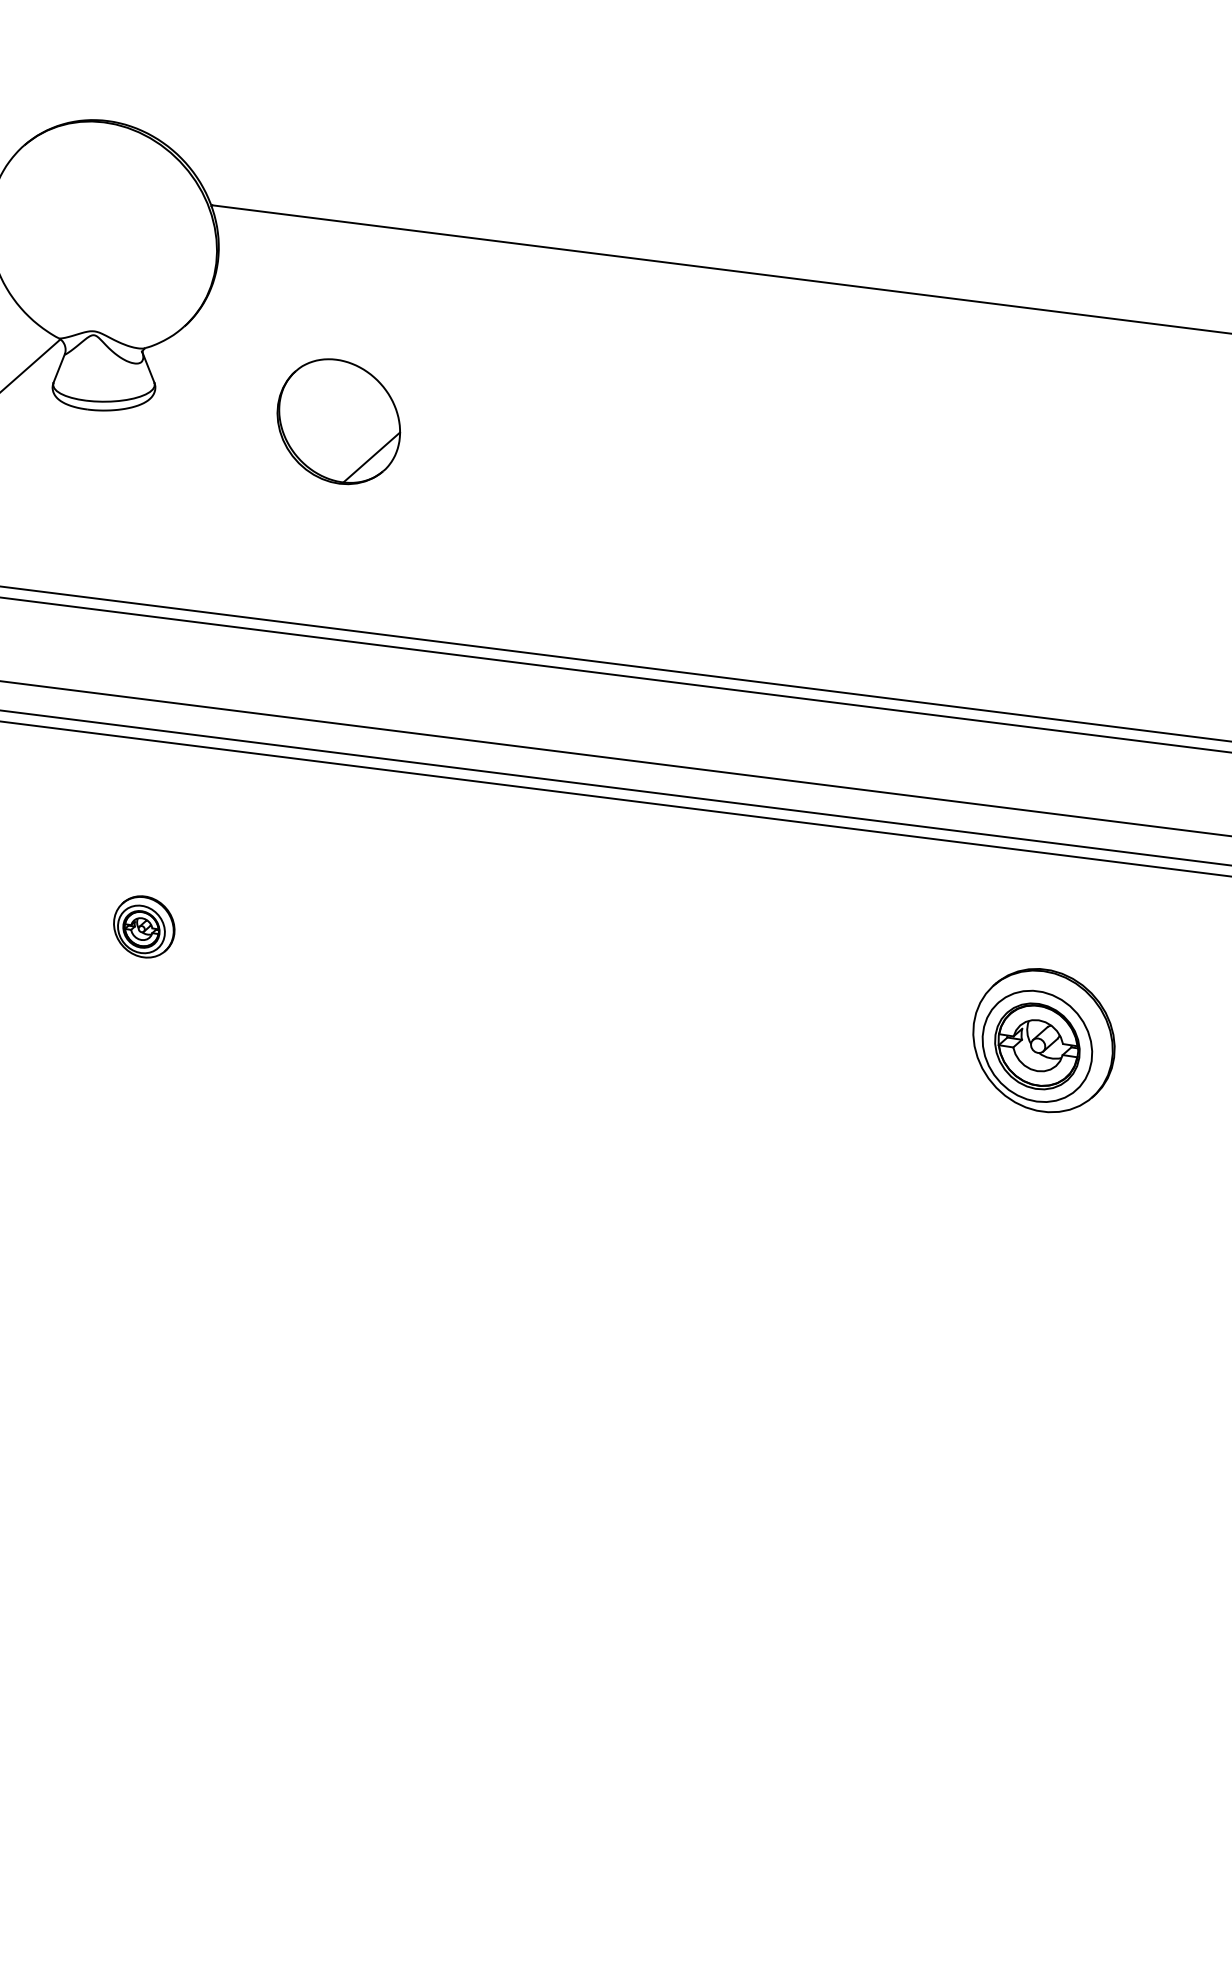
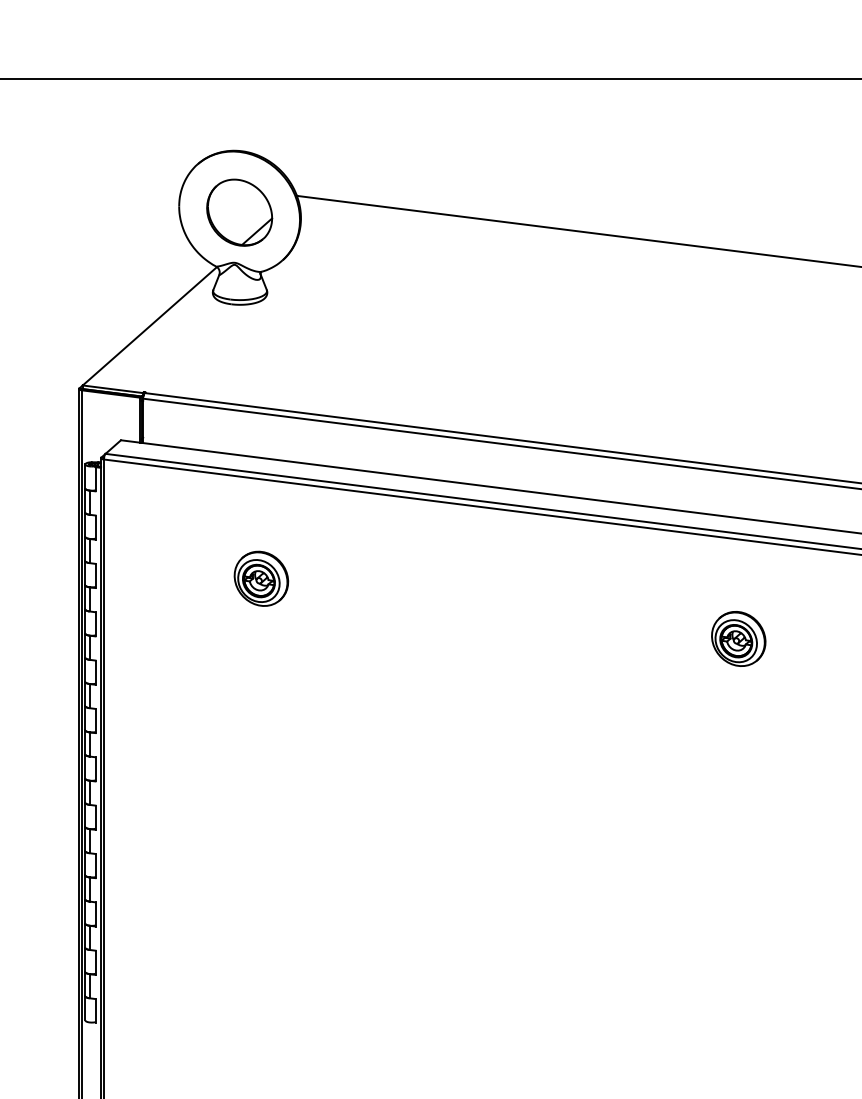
part: (338, 421) -> (239, 212), moved
part: (144, 926) -> (261, 578), size x1.67
part: (1043, 1039) -> (738, 638), size x0.71

